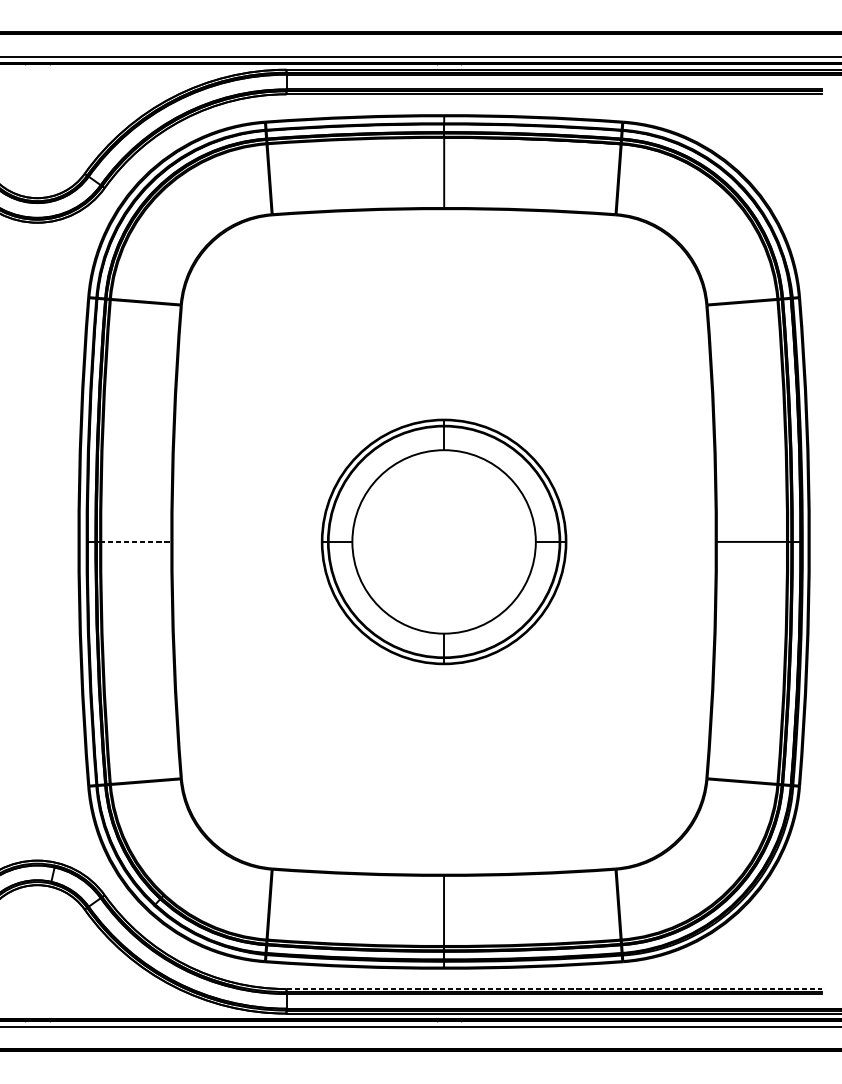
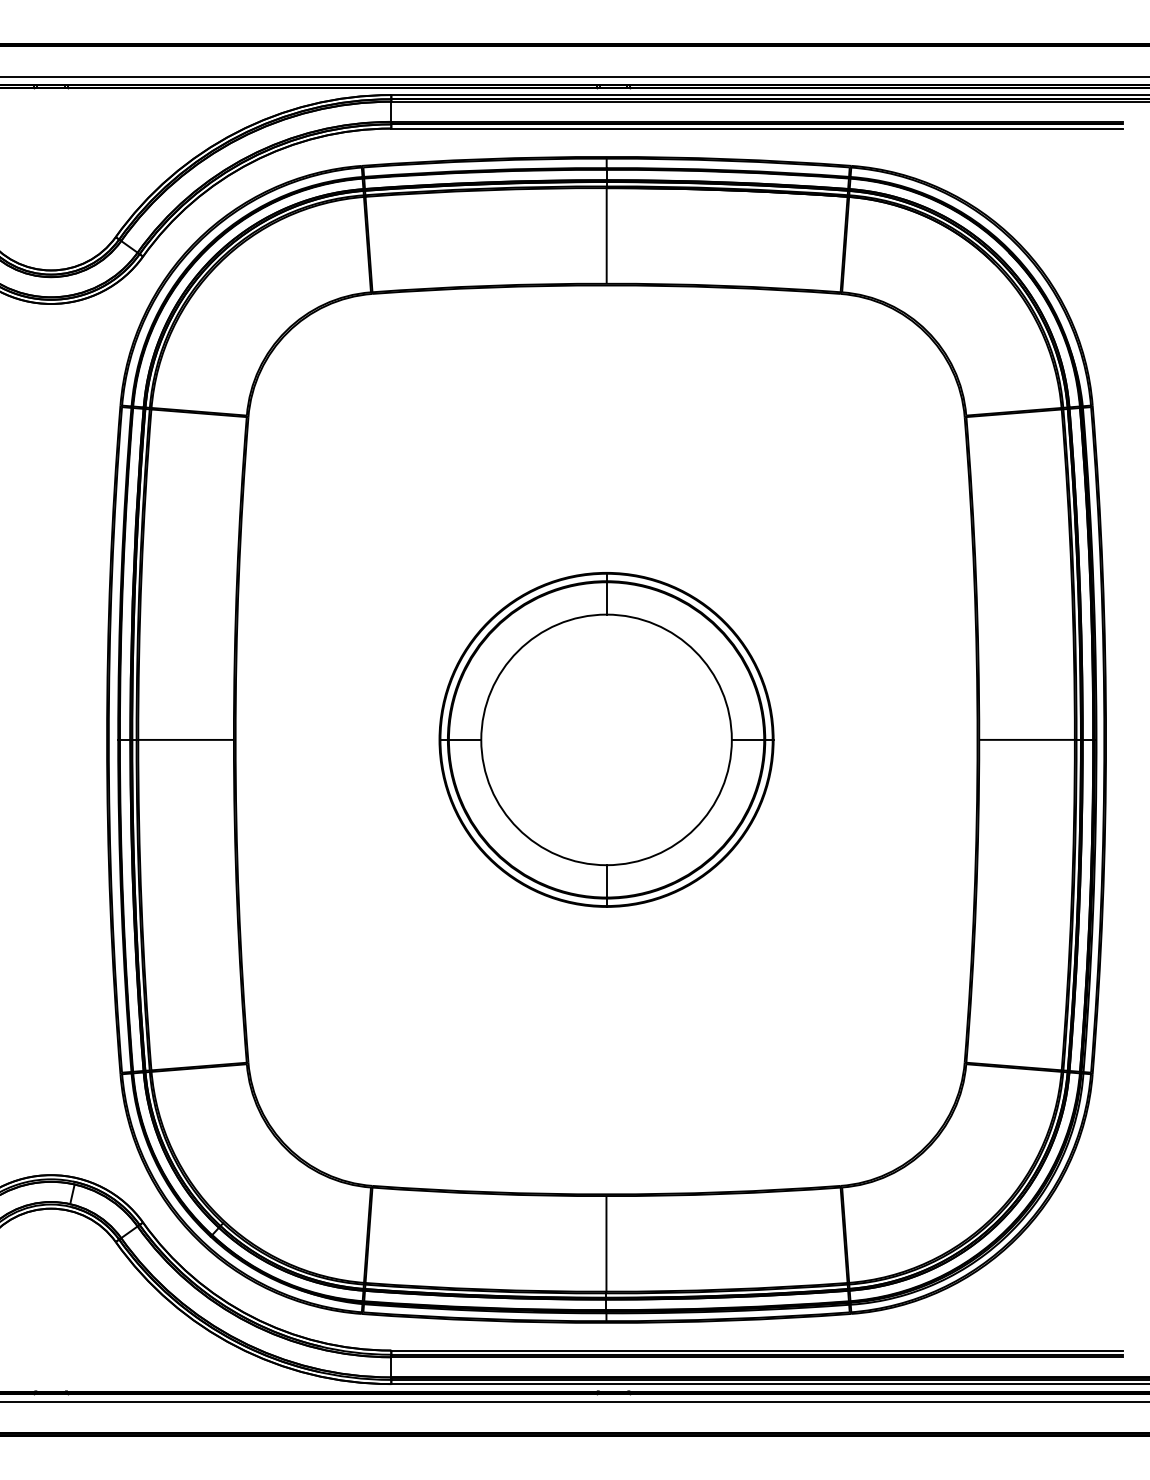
arc: (133, 541) -> (182, 739), dashed -> solid
line: (554, 989) -> (757, 1350), dashed -> solid

